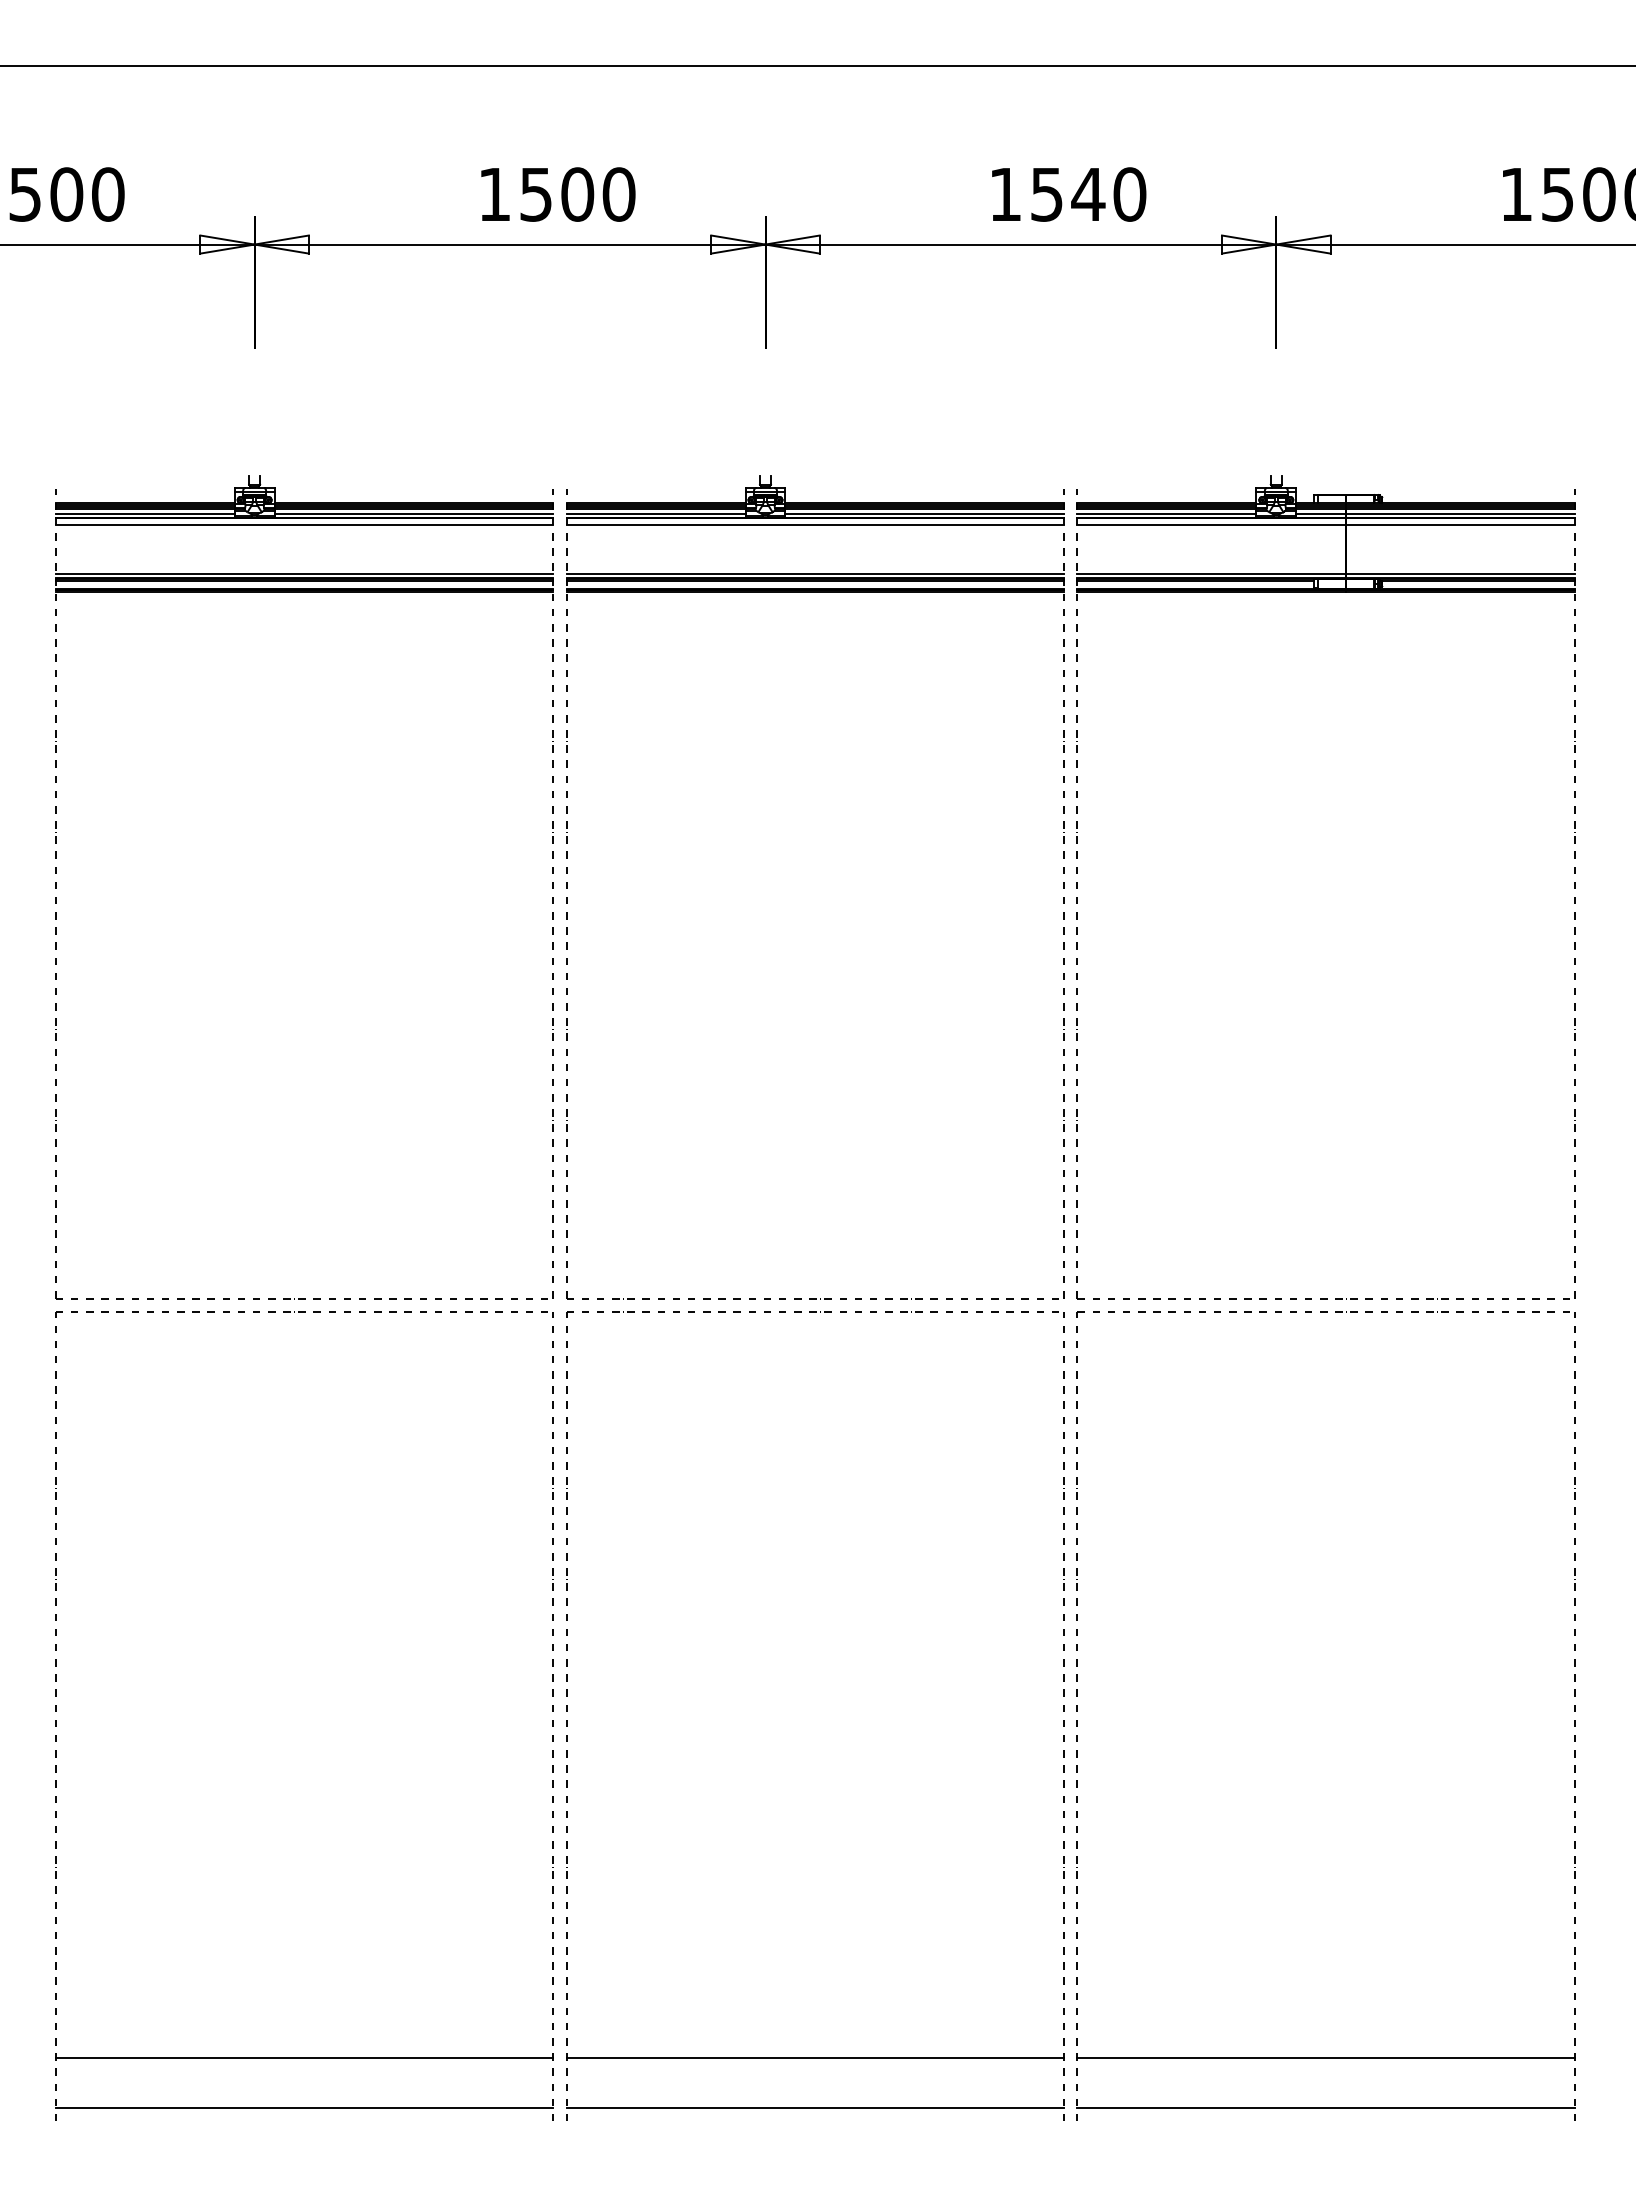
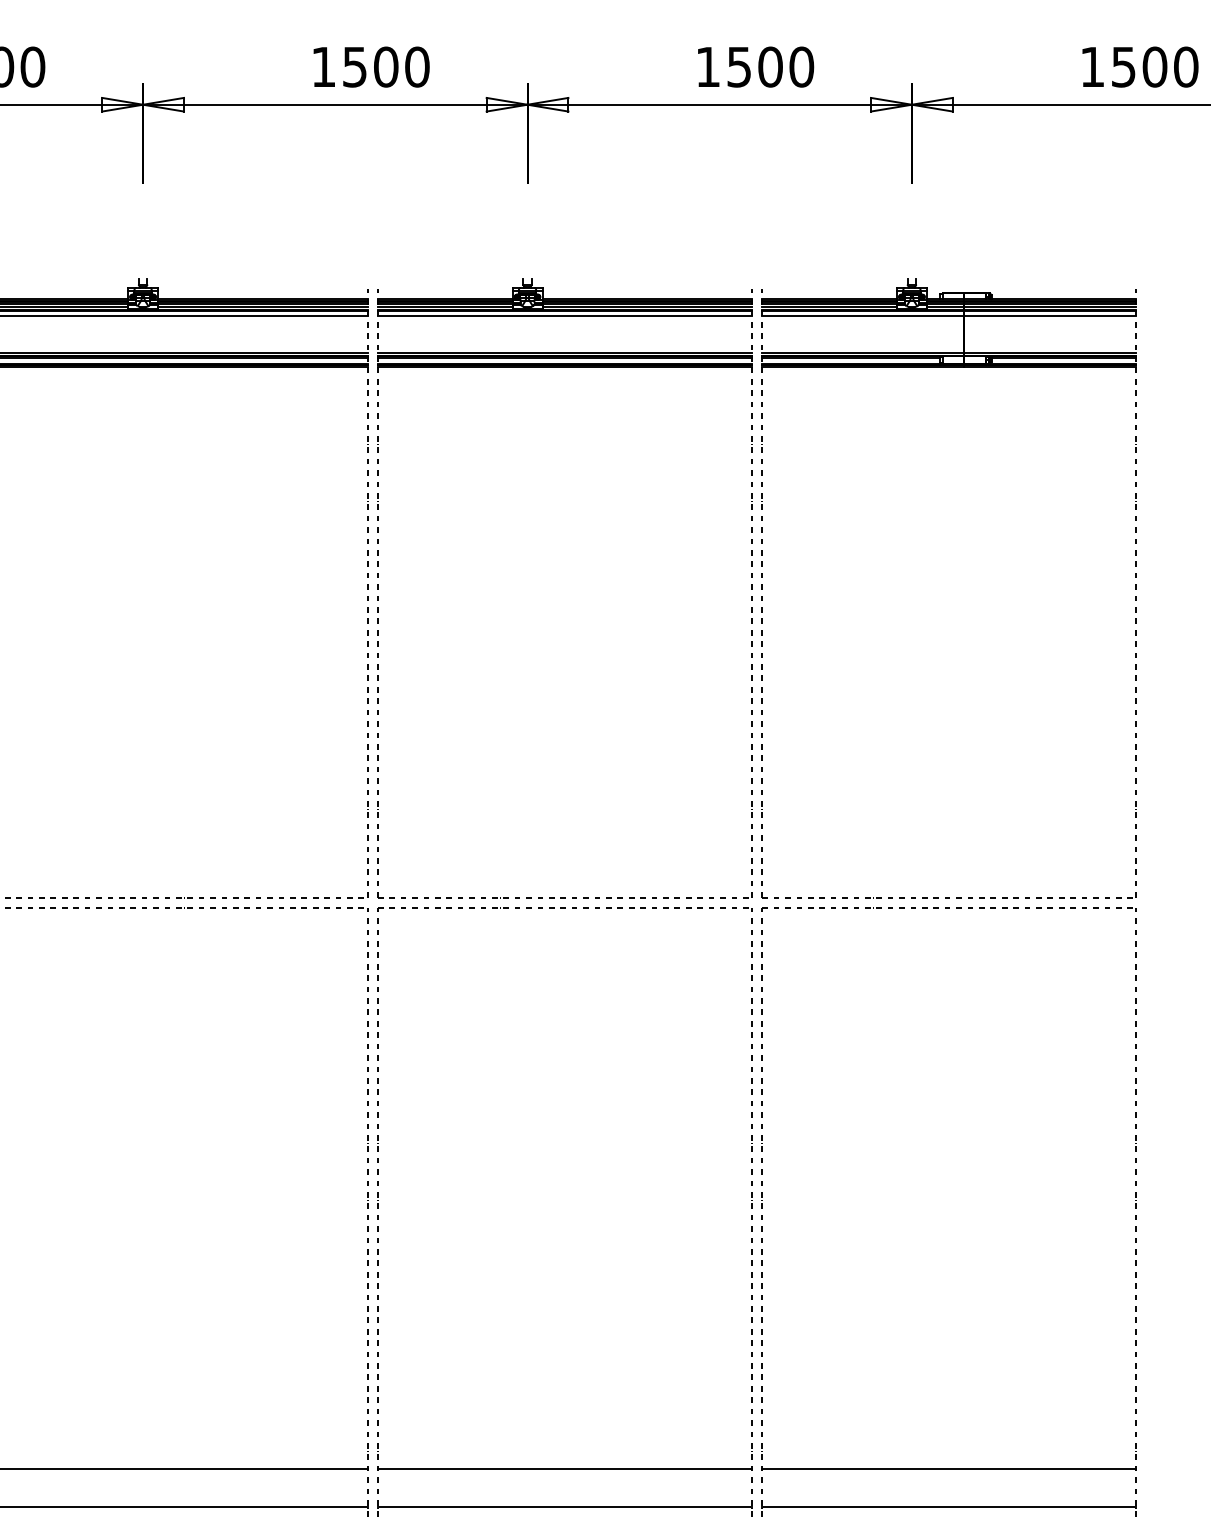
text: (1088, 194) -> (770, 67), 1540 -> 1500

